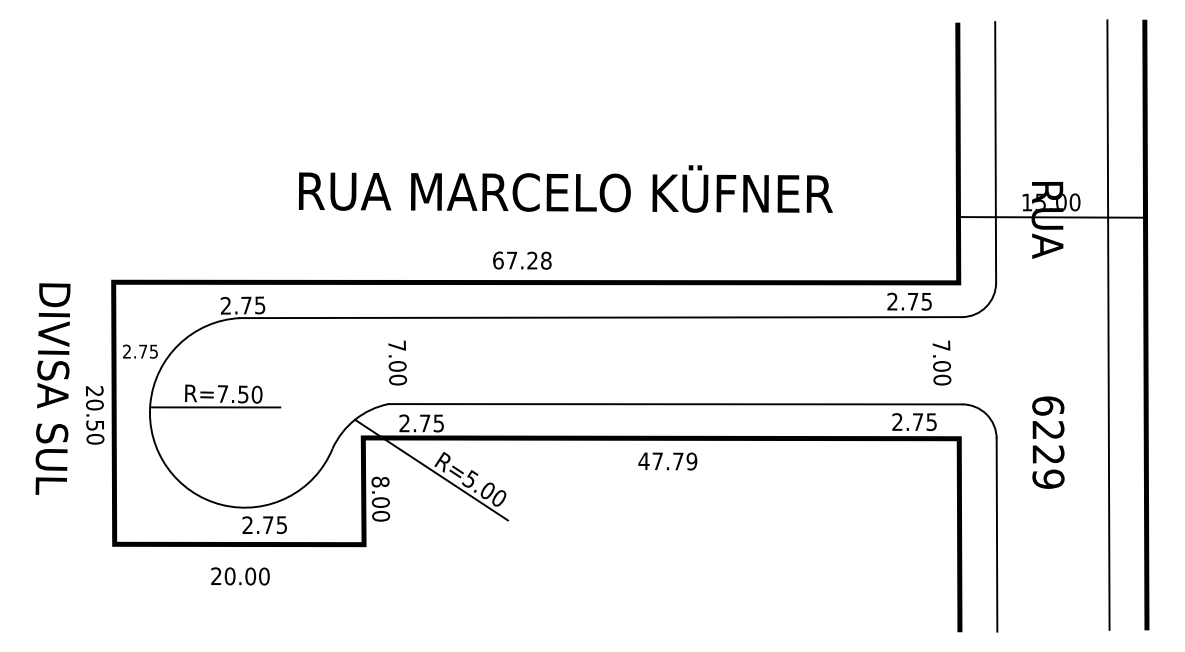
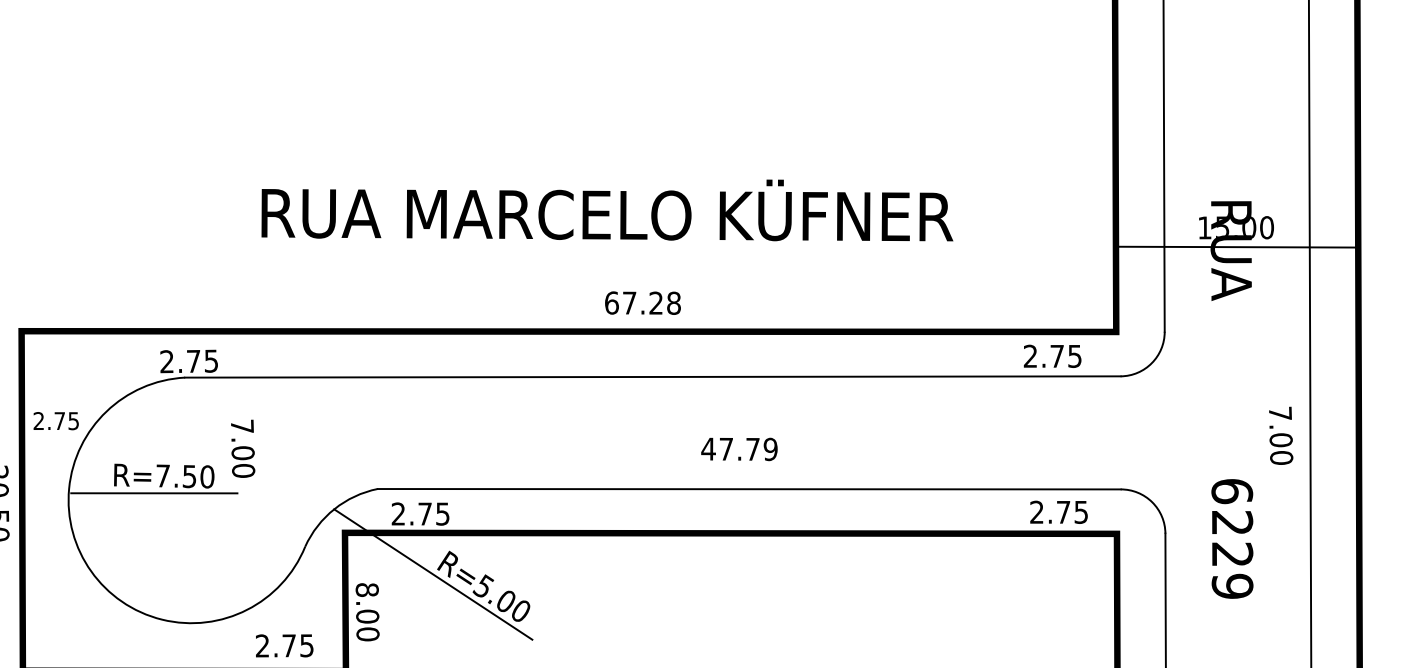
text: (522, 260) -> (643, 303), moved
text: (397, 362) -> (242, 448), moved
text: (941, 362) -> (1280, 435), moved
text: (667, 461) -> (739, 449), moved
text: (264, 524) -> (284, 644), moved

